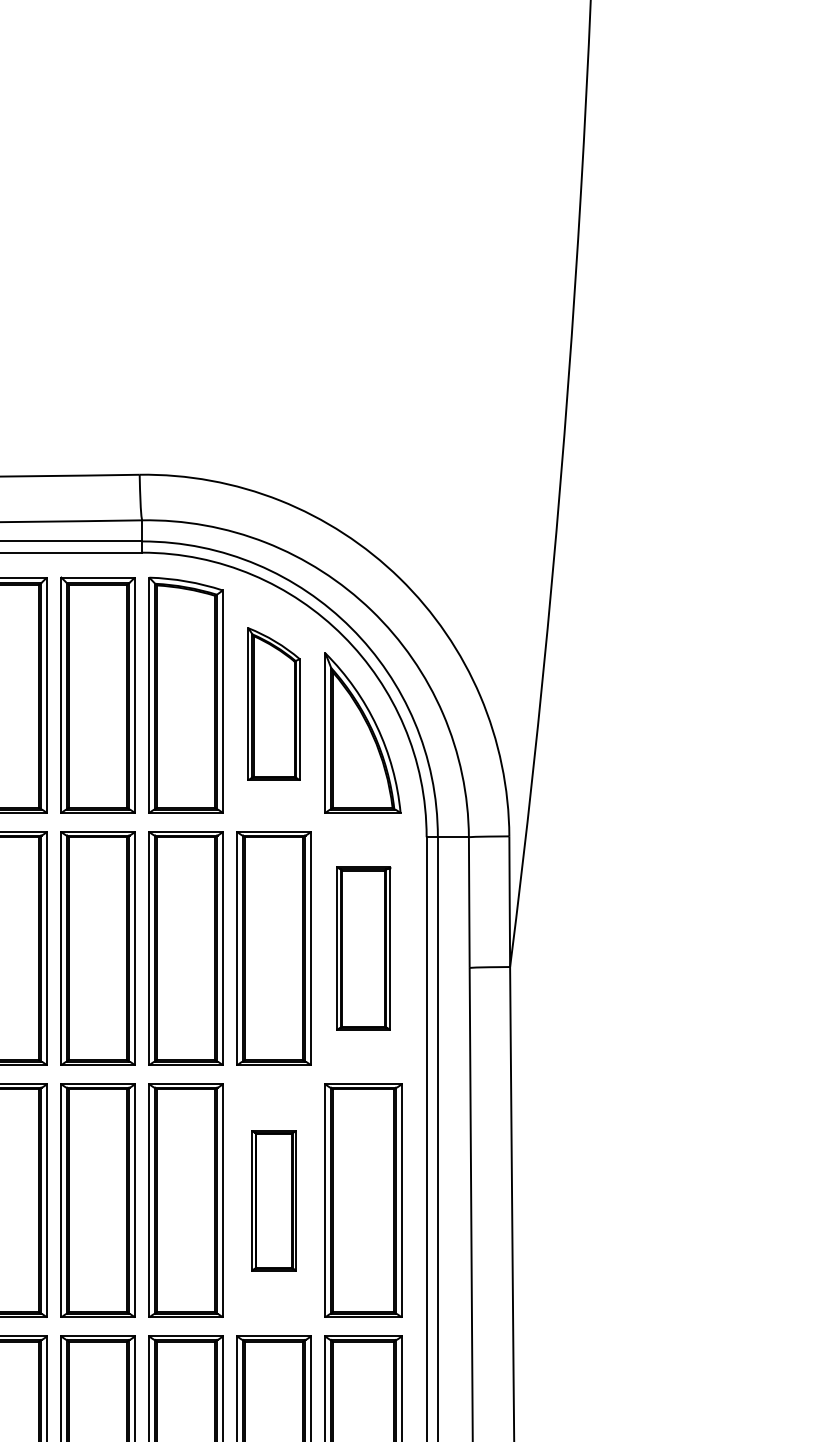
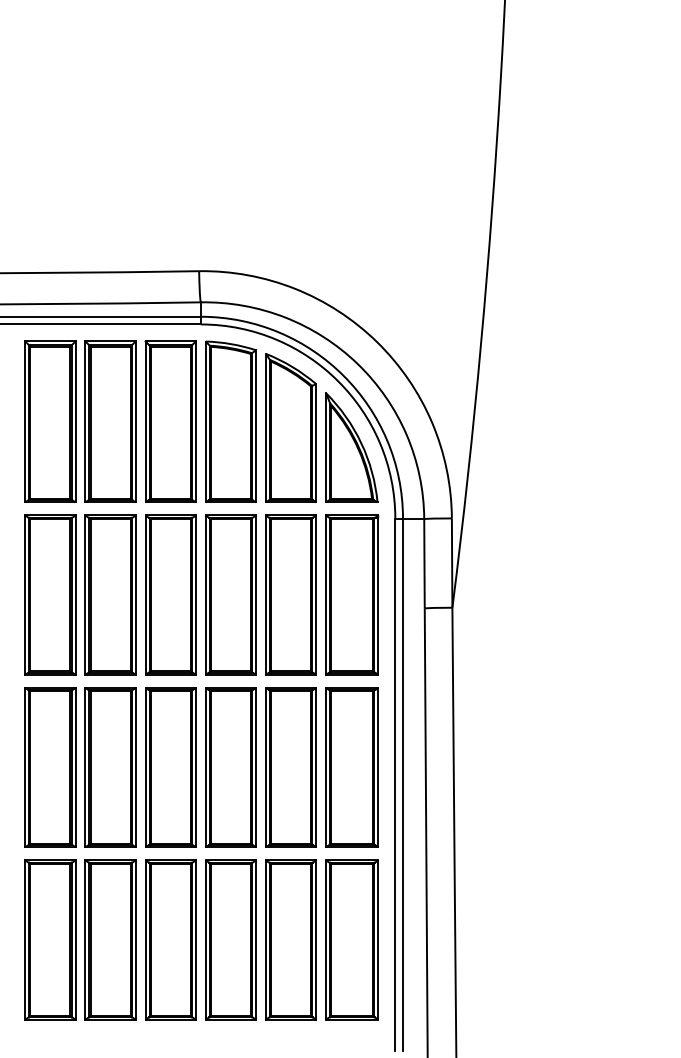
part: (273, 703) -> (290, 427), size x1.43
part: (363, 947) -> (352, 594), size x1.43
part: (273, 1200) -> (290, 767), size x1.67

